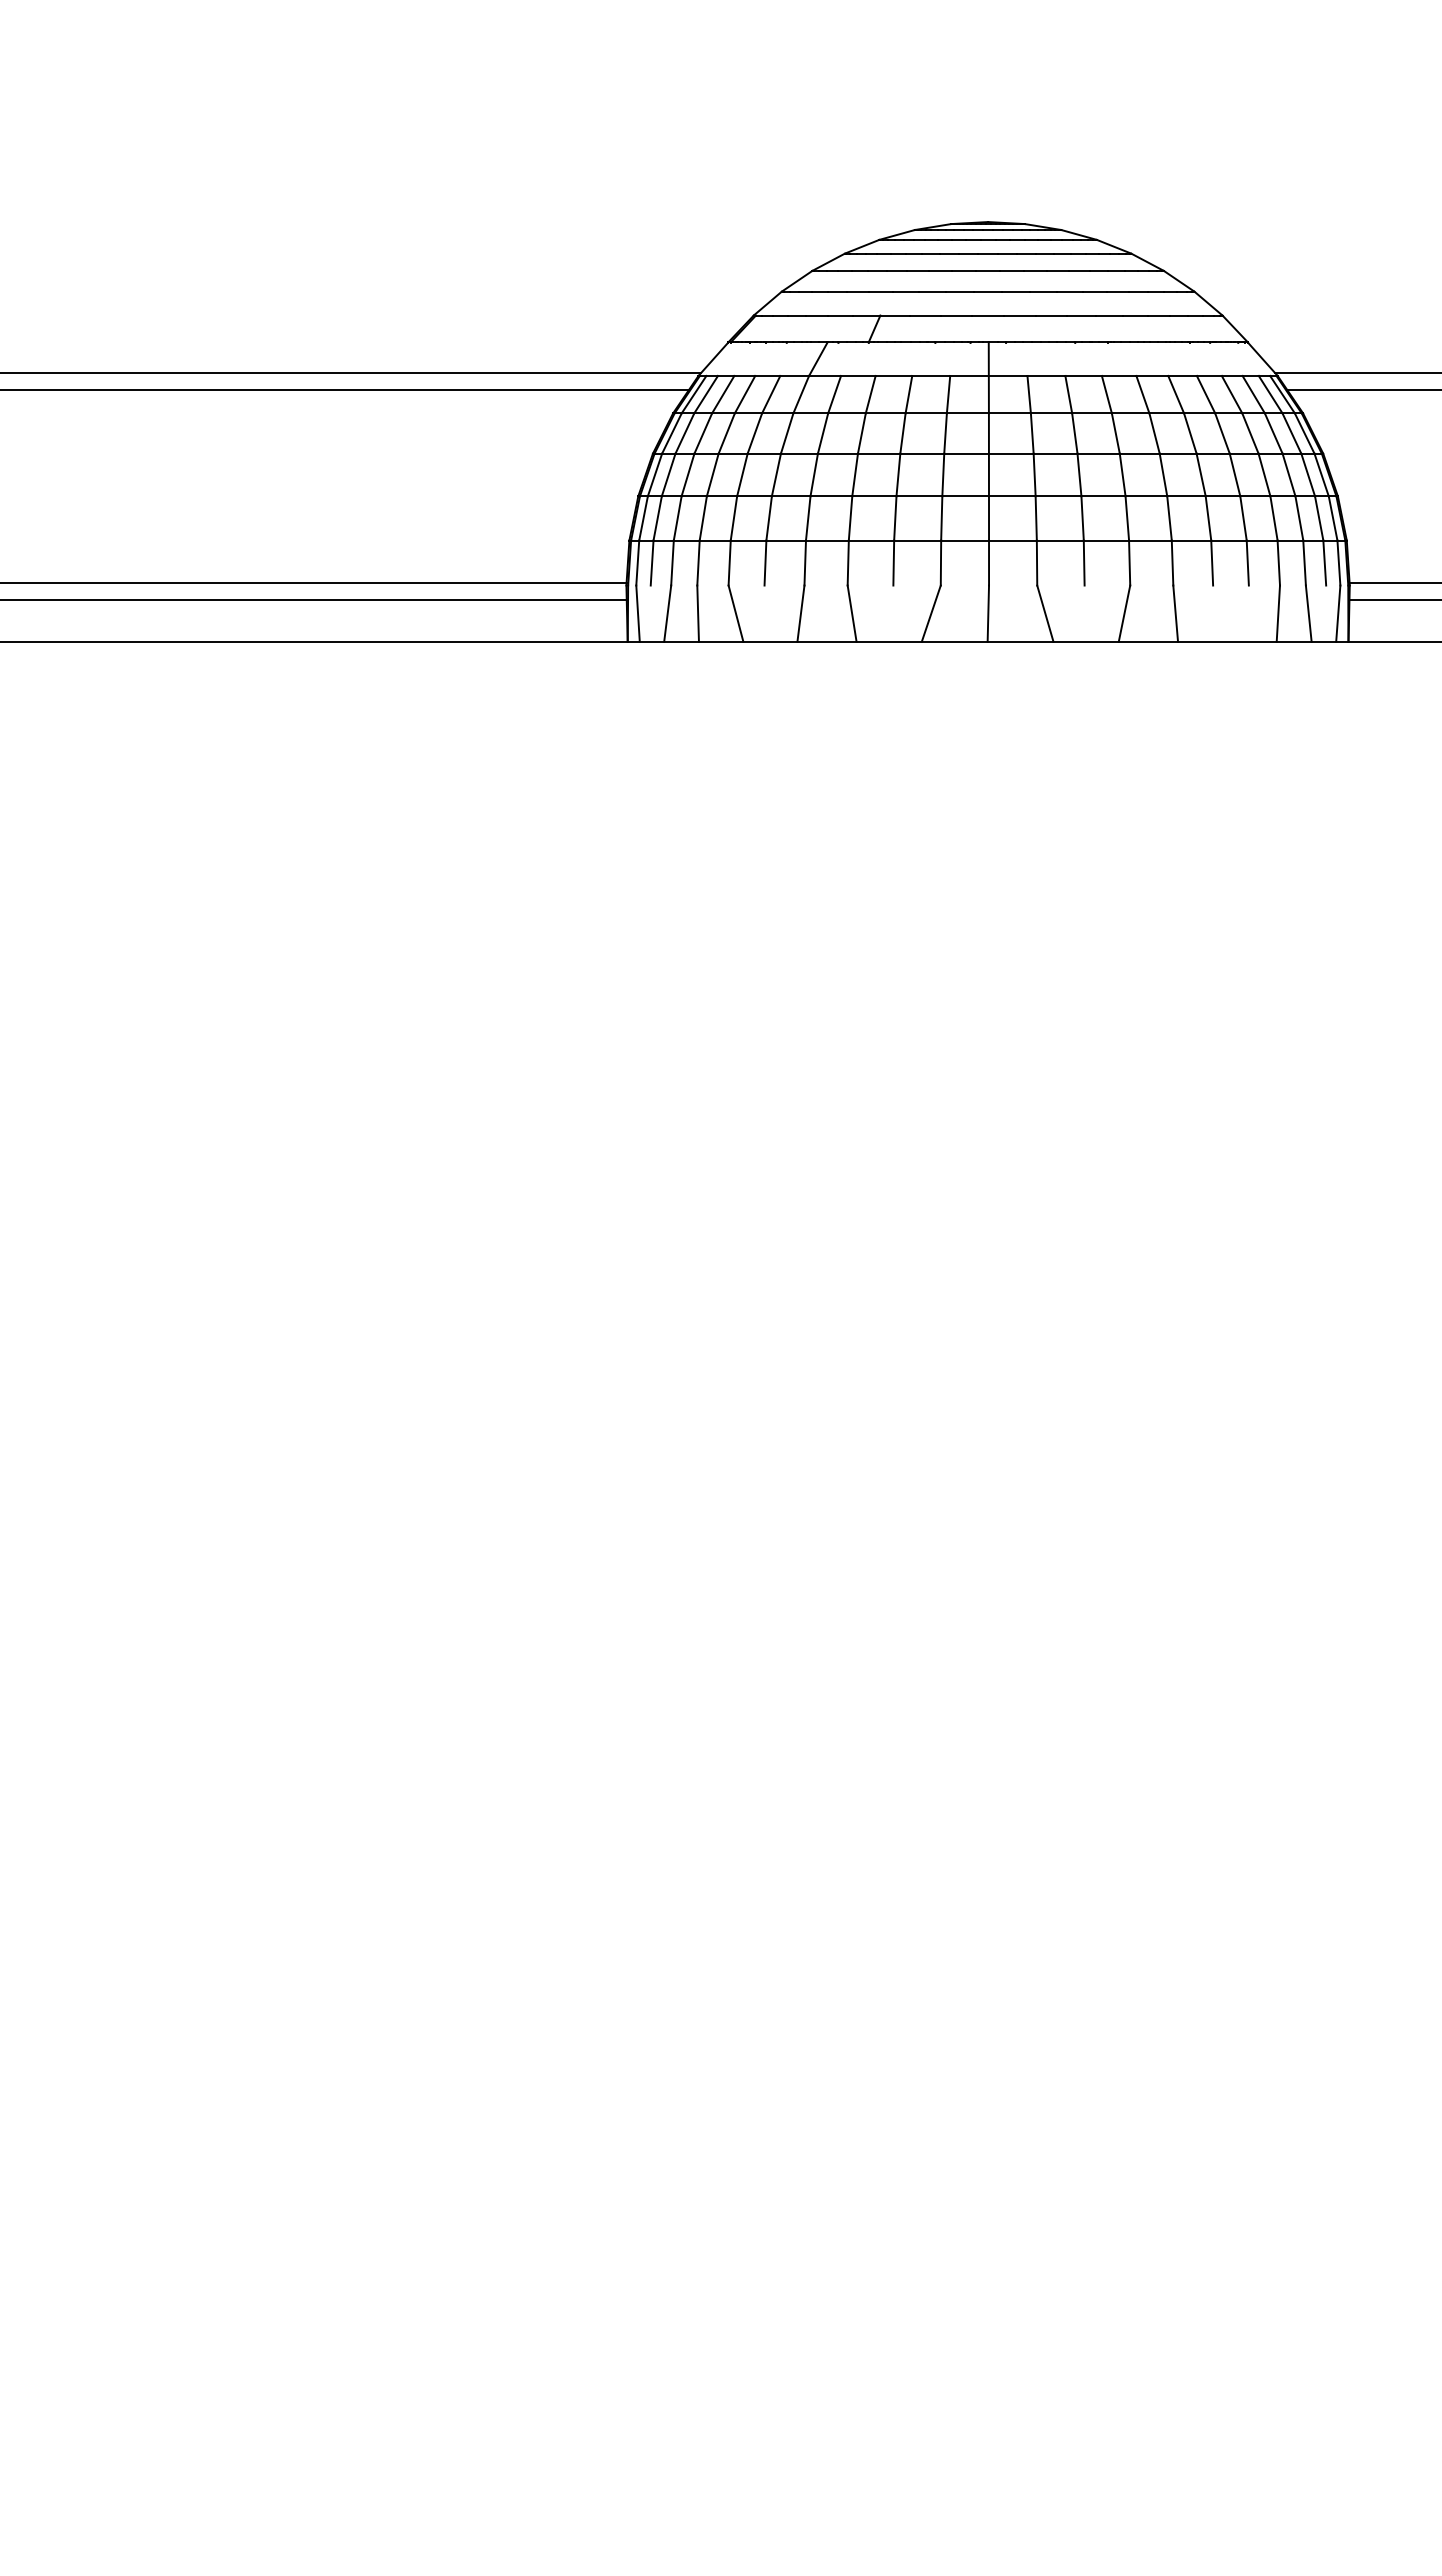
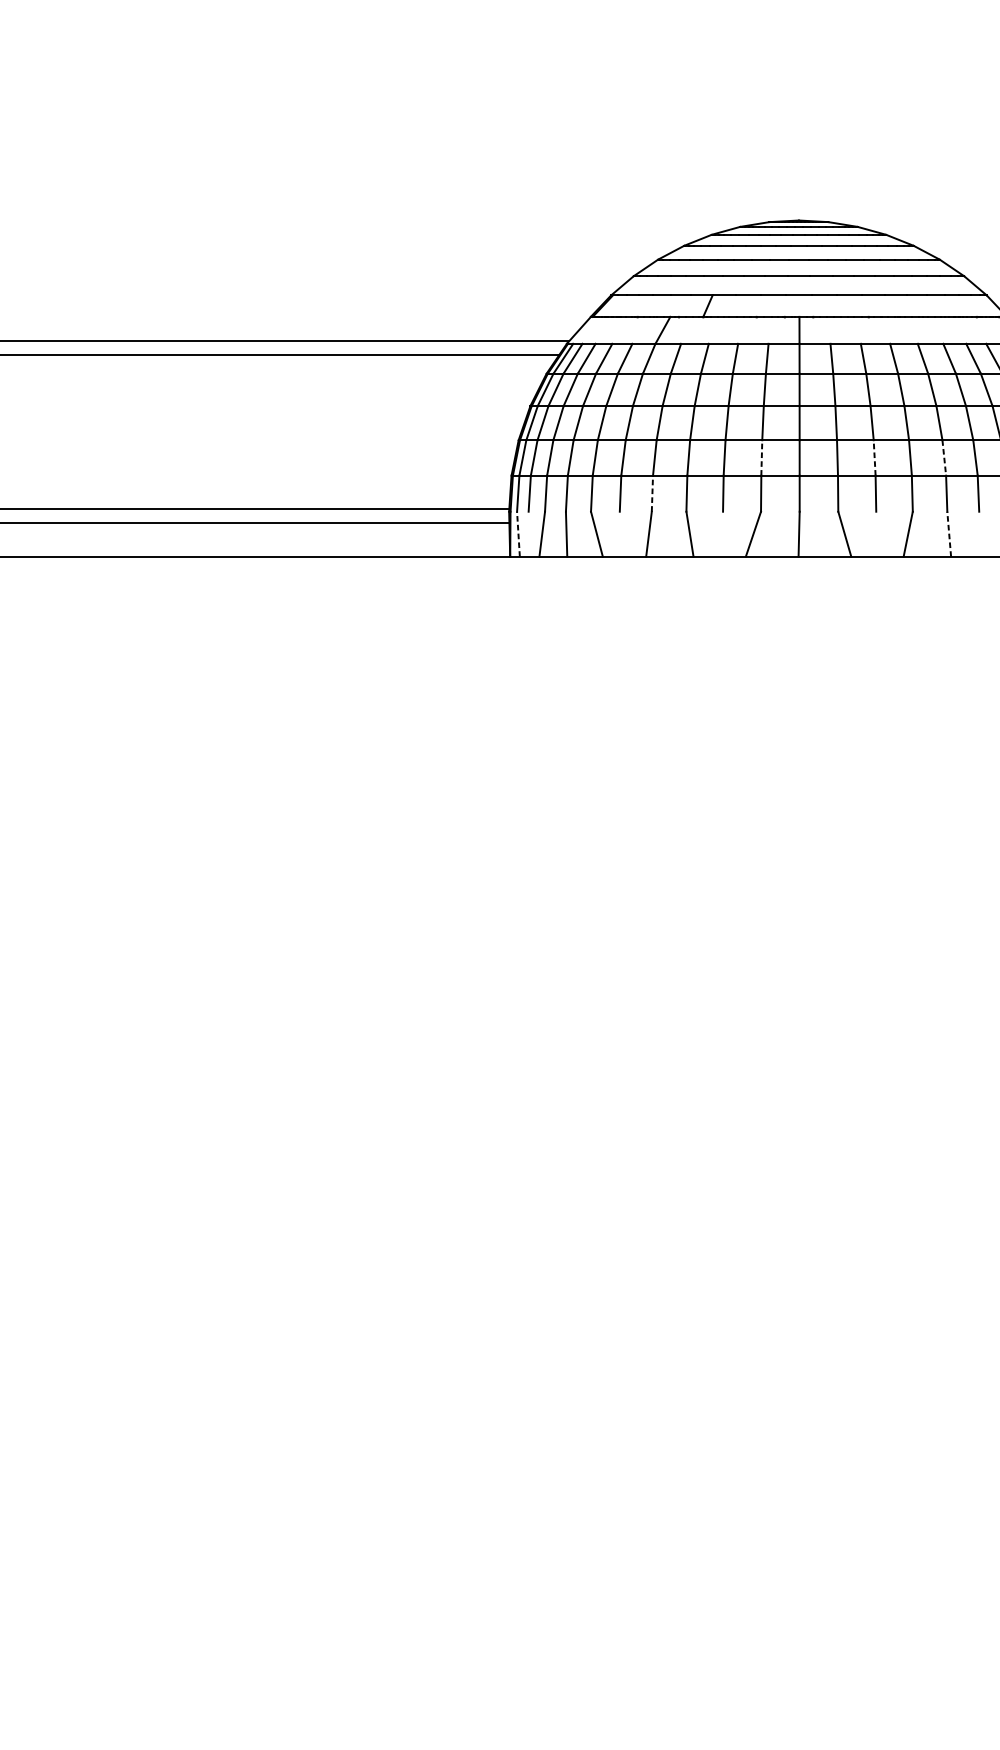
line: (941, 517) -> (761, 457), solid -> dashed
line: (1082, 517) -> (874, 457), solid -> dashed
line: (1169, 518) -> (944, 458), solid -> dashed
line: (805, 563) -> (652, 494), solid -> dashed
line: (638, 613) -> (518, 534), solid -> dashed
line: (1175, 613) -> (949, 534), solid -> dashed

